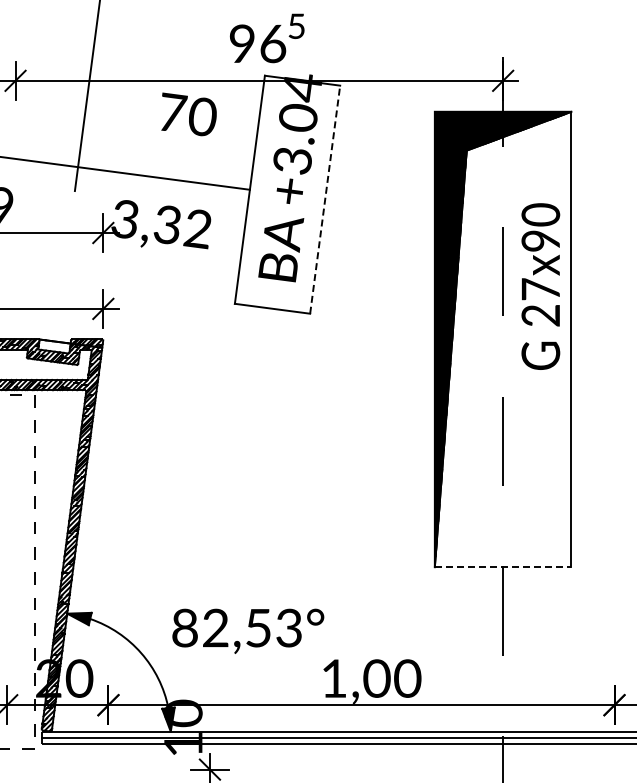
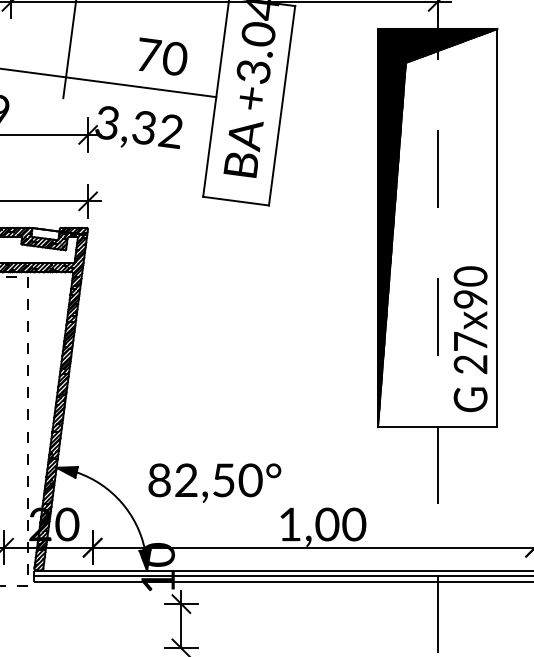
text: (188, 114) -> (162, 56), moved
line: (325, 199) -> (282, 105), dashed -> solid
text: (540, 286) -> (470, 339), moved
line: (503, 567) -> (438, 427), dashed -> solid
text: (289, 627) -> (250, 479), 82,53° -> 82,50°

